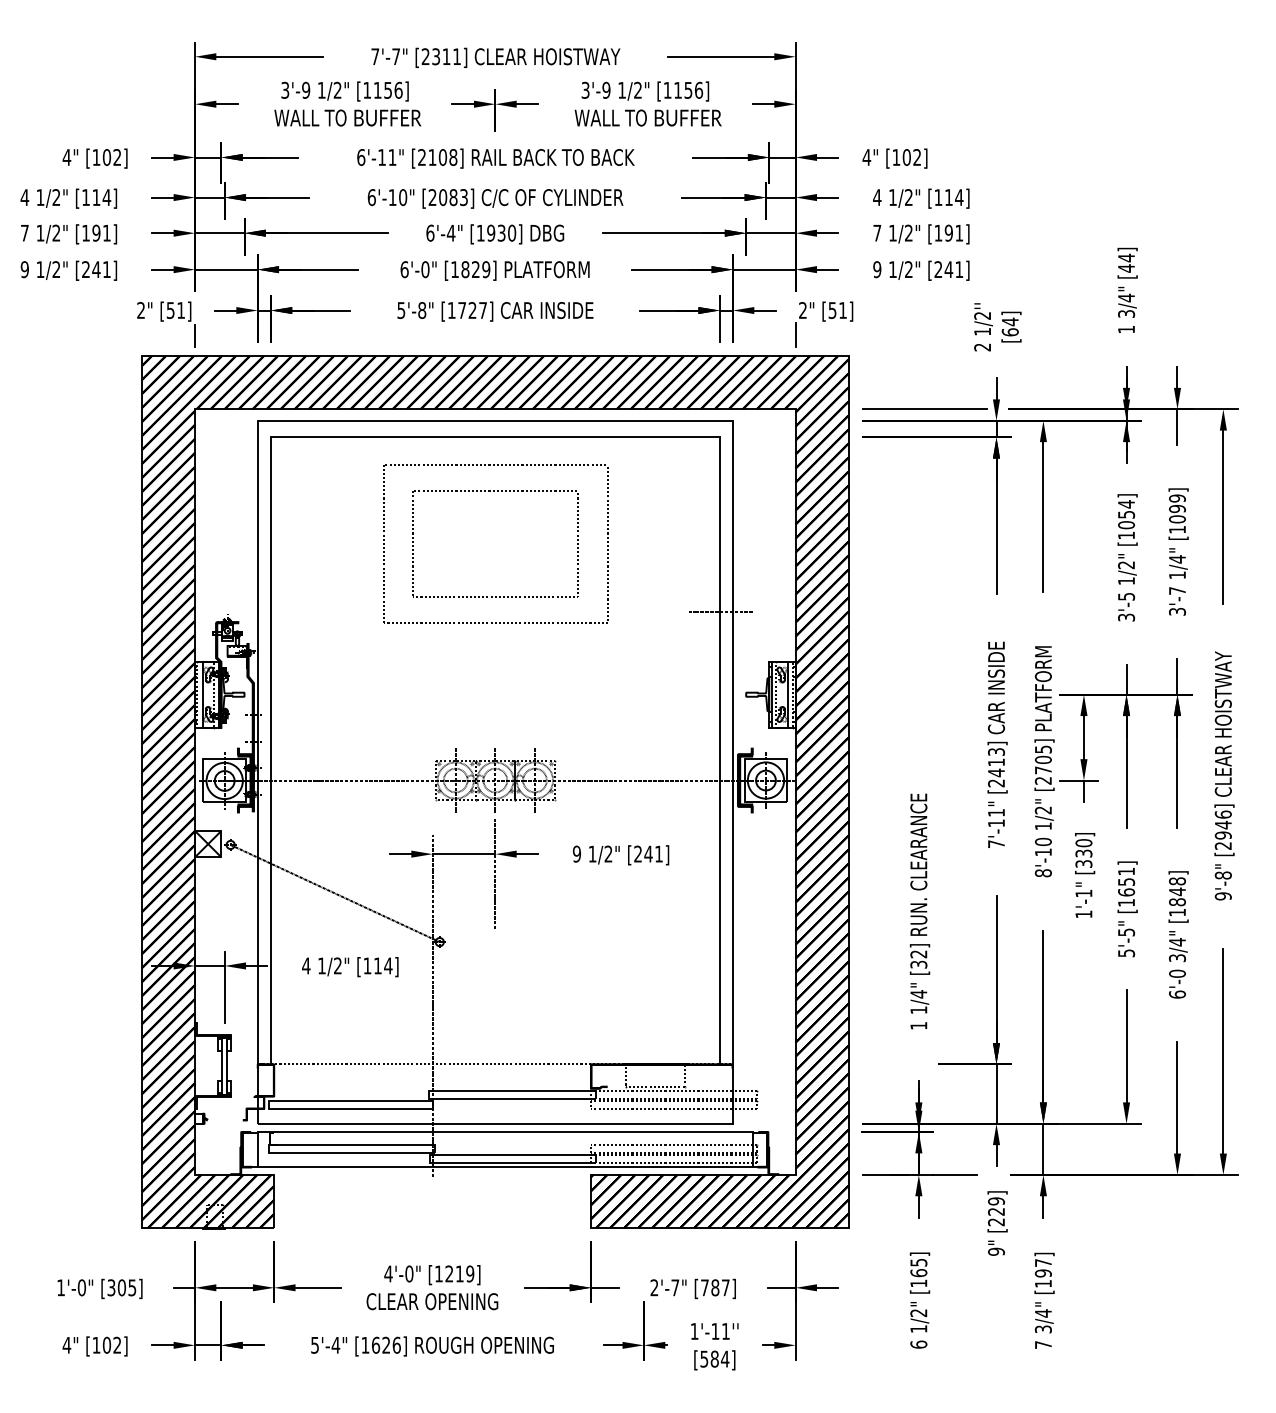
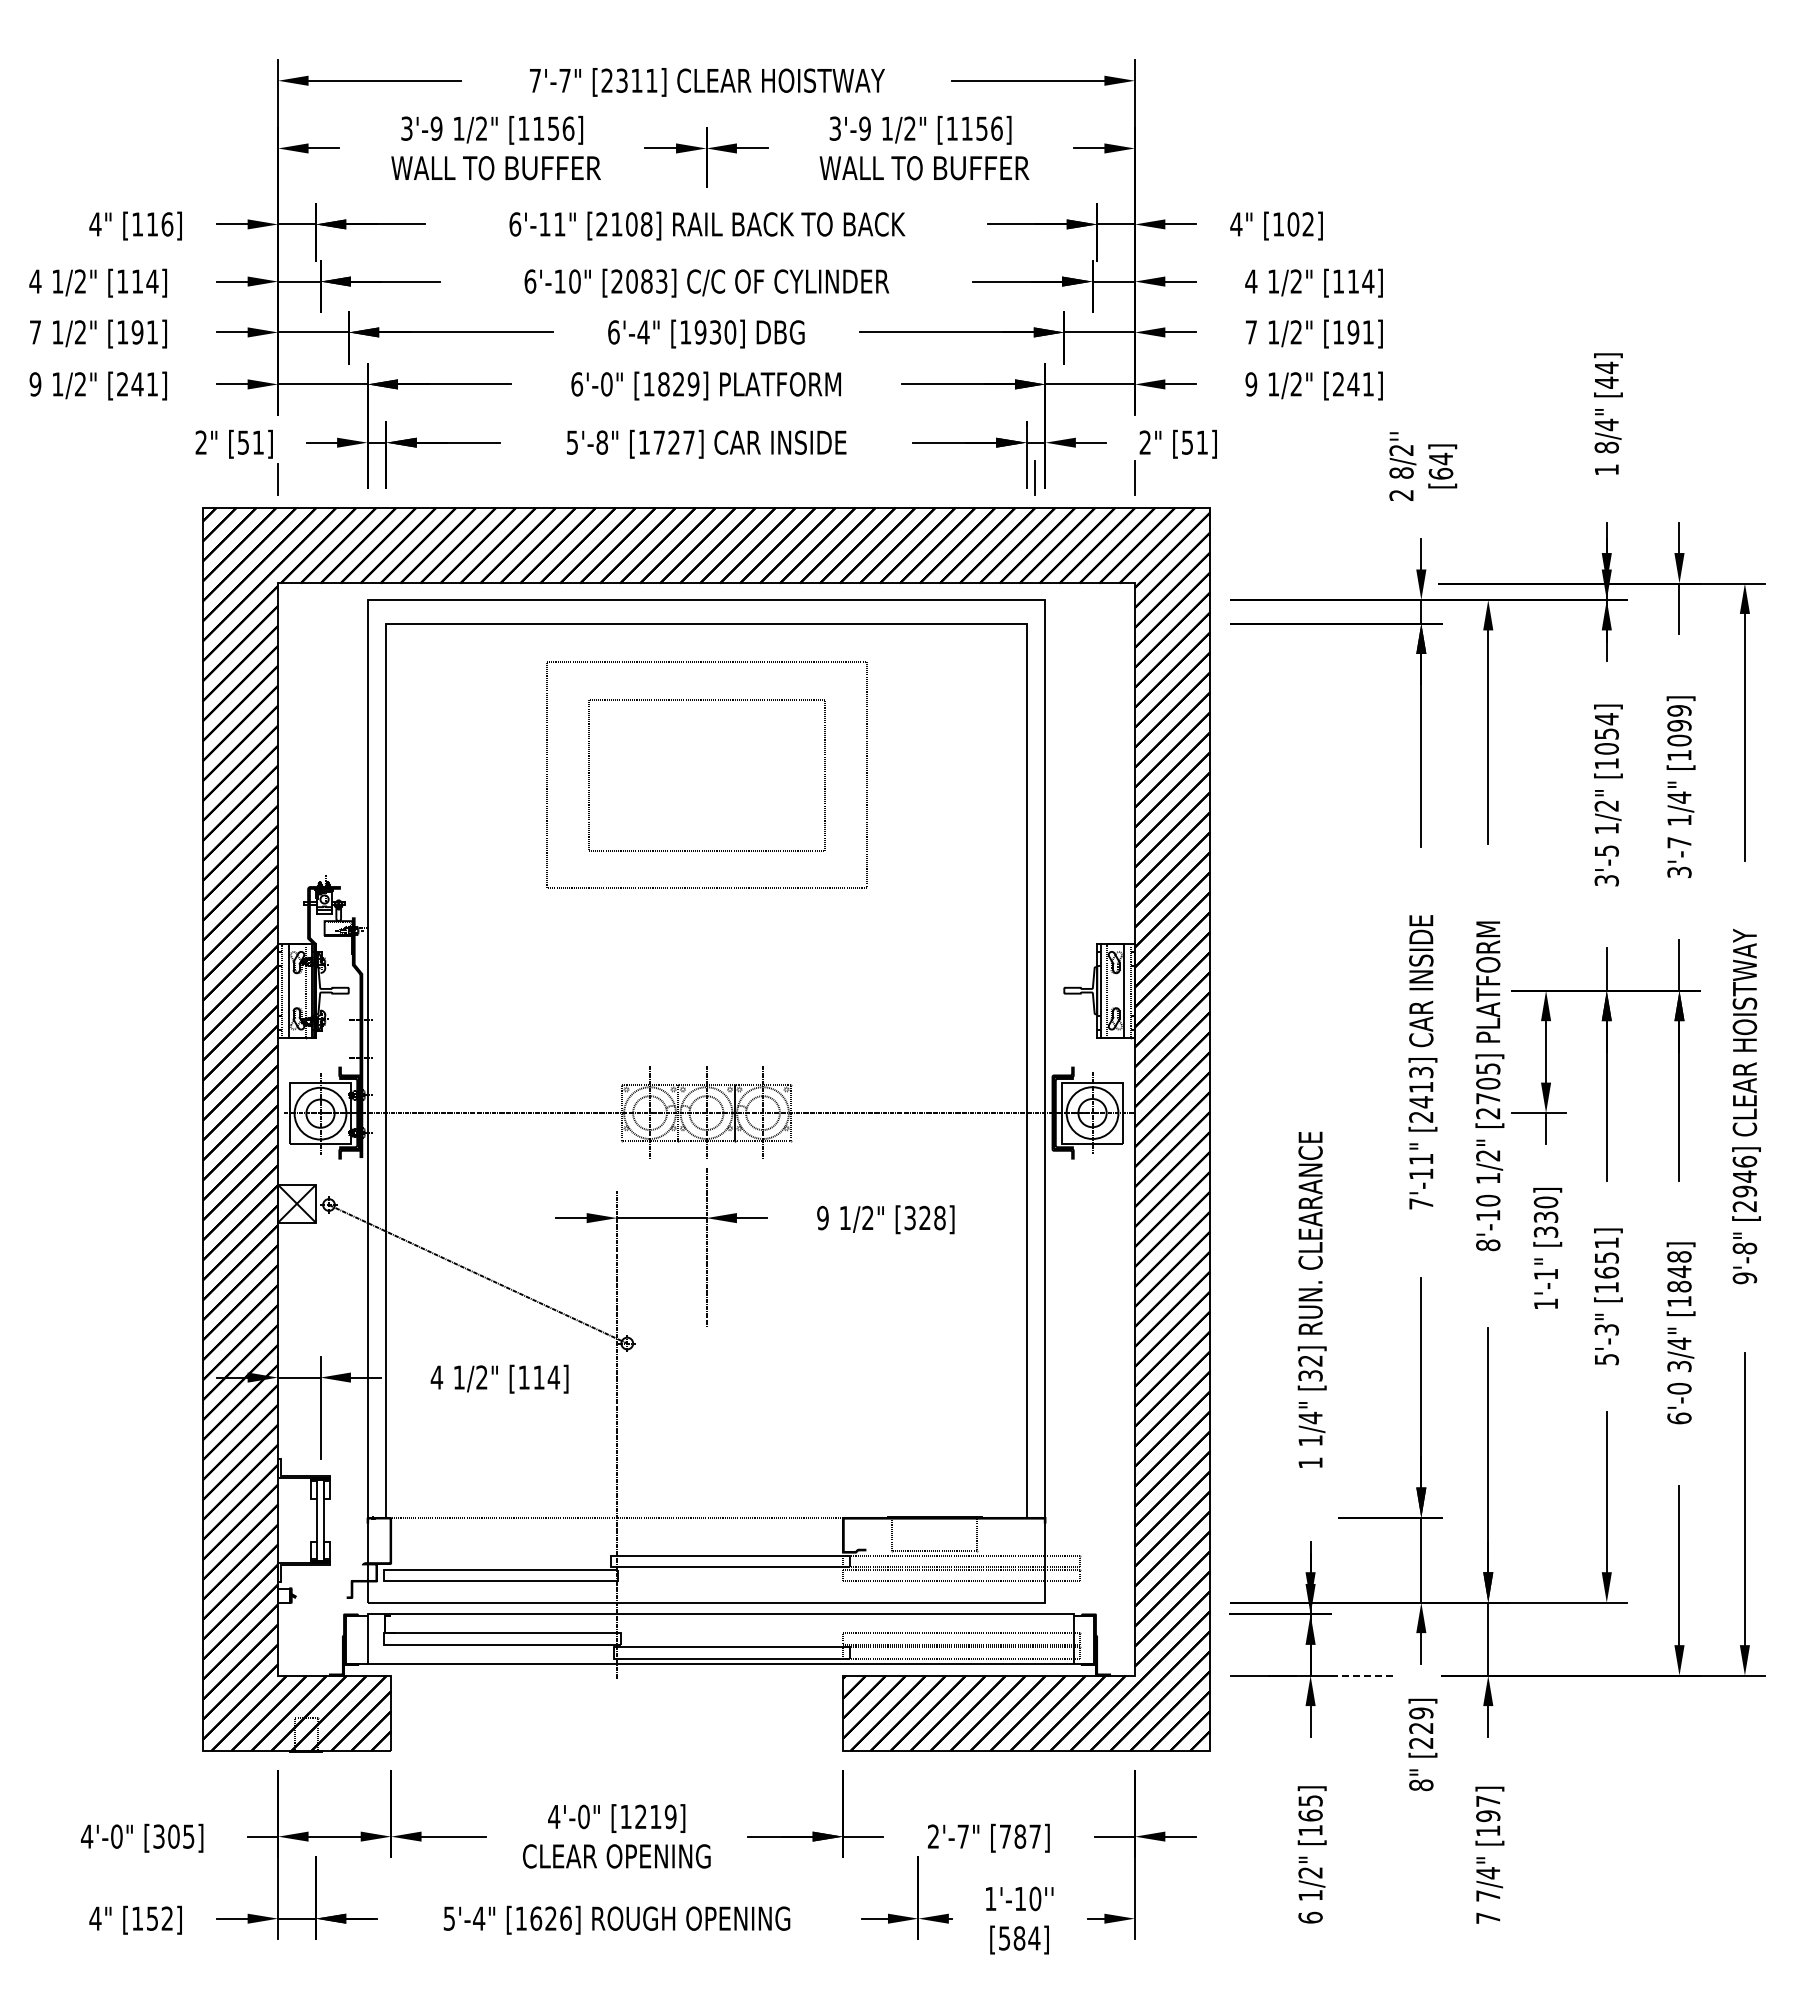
text: (111, 157) -> (159, 224), [102] -> [116]
text: (1126, 313) -> (1606, 447), 3/4" -> 8/4"
text: (982, 331) -> (1401, 472), 1/2'' -> 8/2''
line: (725, 334) -> (1034, 477), added
line: (924, 409) -> (1318, 583), removed
line: (721, 611) -> (1029, 872), removed
text: (648, 853) -> (924, 1217), [241] -> [328]
text: (1126, 932) -> (1606, 1329), 5'-5" -> 5'-3"
line: (954, 1174) -> (1361, 1675), solid -> dashed
text: (996, 1251) -> (1421, 1785), 9" -> 8"
text: (60, 1287) -> (86, 1836), 1'-0" -> 4'-0"
text: (1043, 1329) -> (1488, 1895), 3/4" -> 7/4"
text: (725, 1331) -> (1035, 1898), 1'-11'' -> 1'-10''
text: (106, 1345) -> (152, 1918), [102] -> [152]

